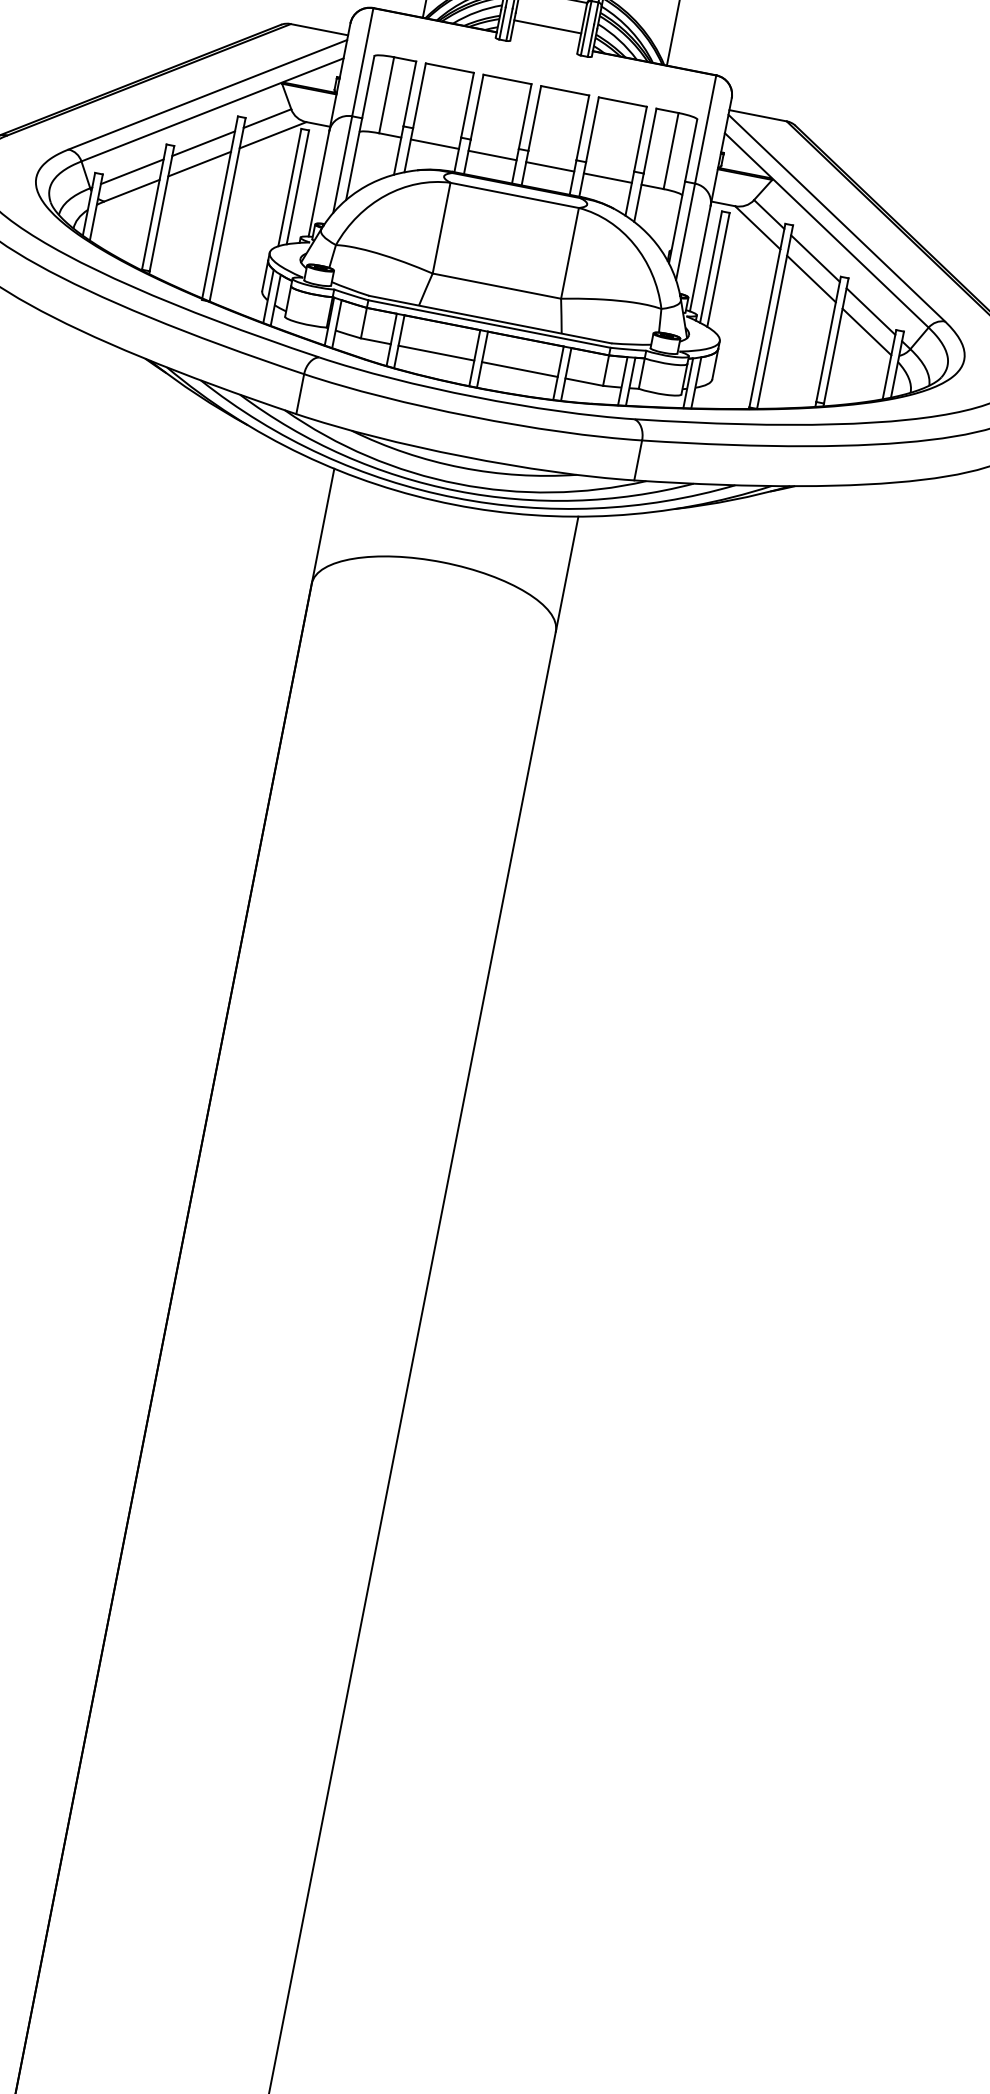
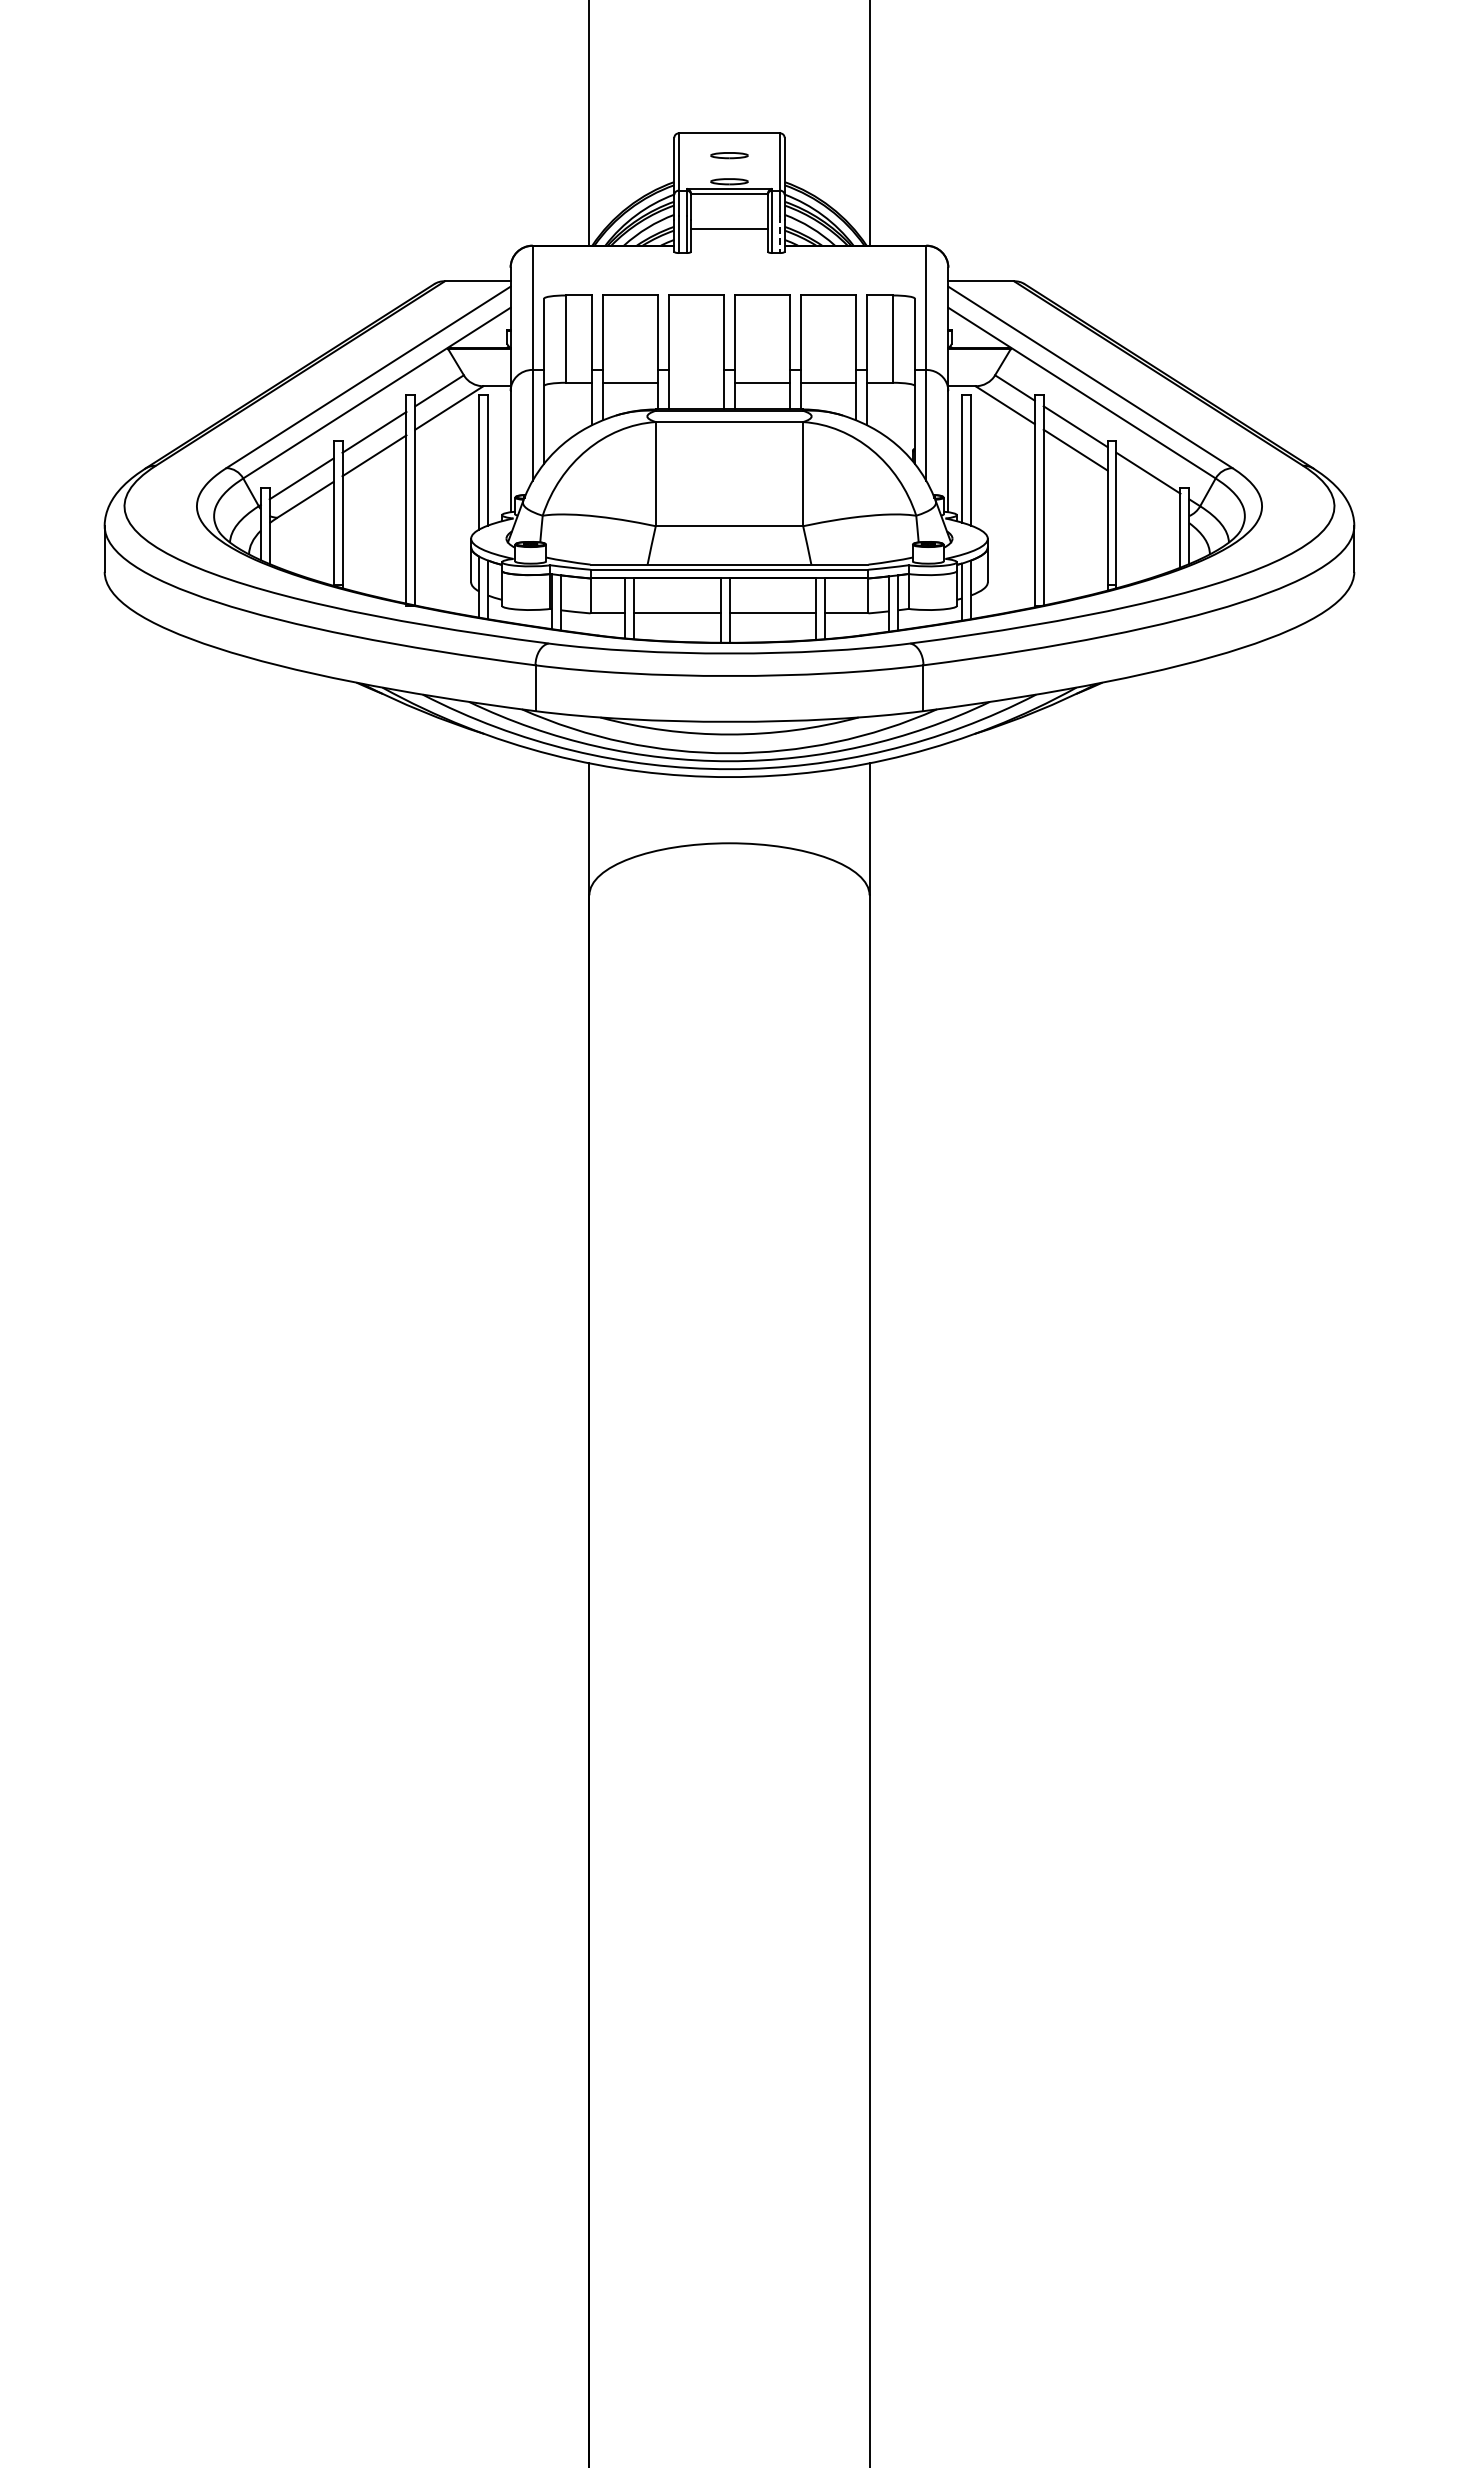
line: (591, 40) -> (780, 234), solid -> dashed
line: (491, 155) -> (695, 382), removed
line: (867, 331) -> (1148, 496), removed

